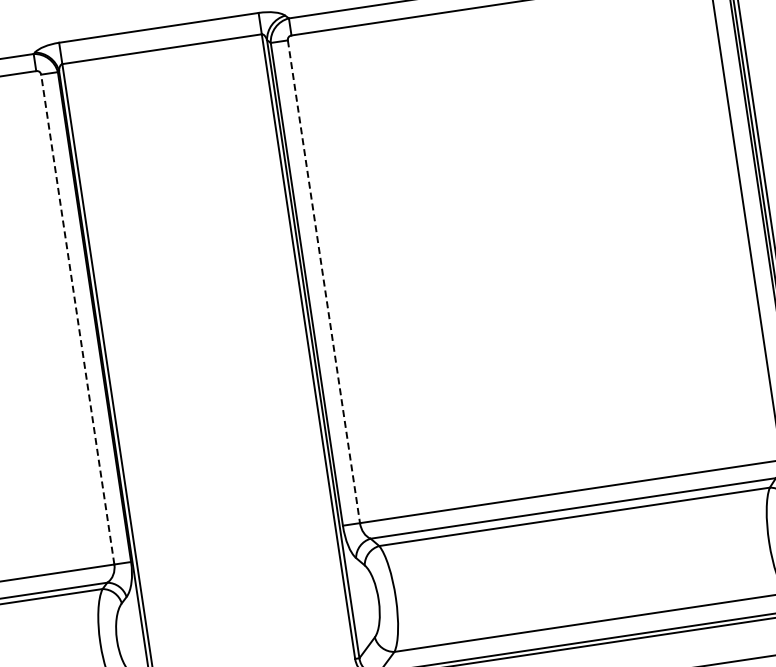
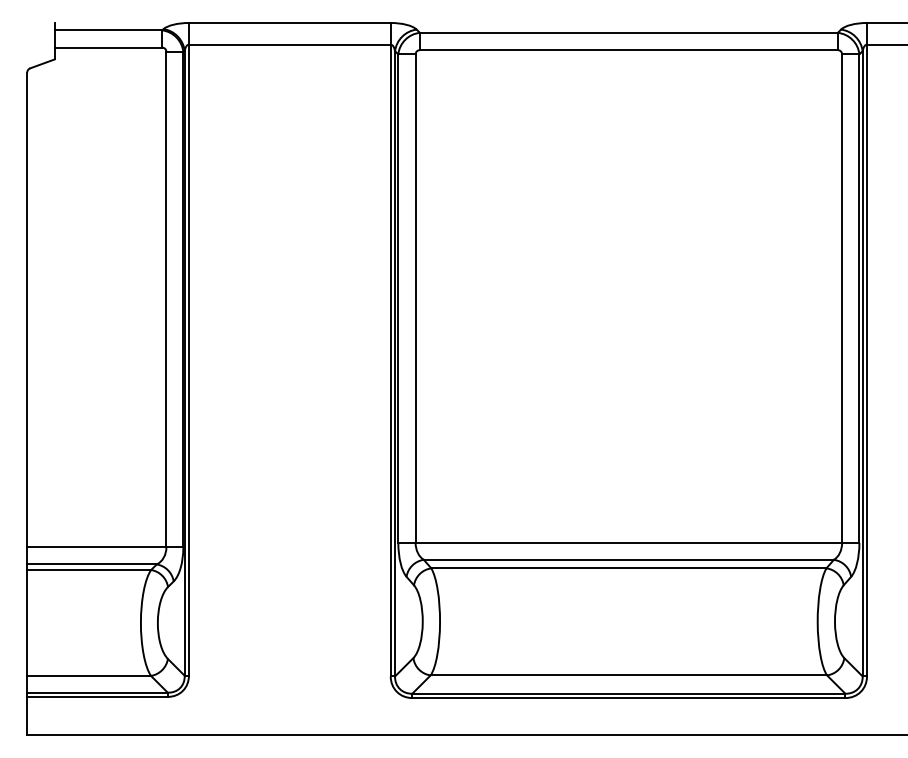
line: (323, 282) -> (415, 299), dashed -> solid
line: (77, 319) -> (166, 299), dashed -> solid

